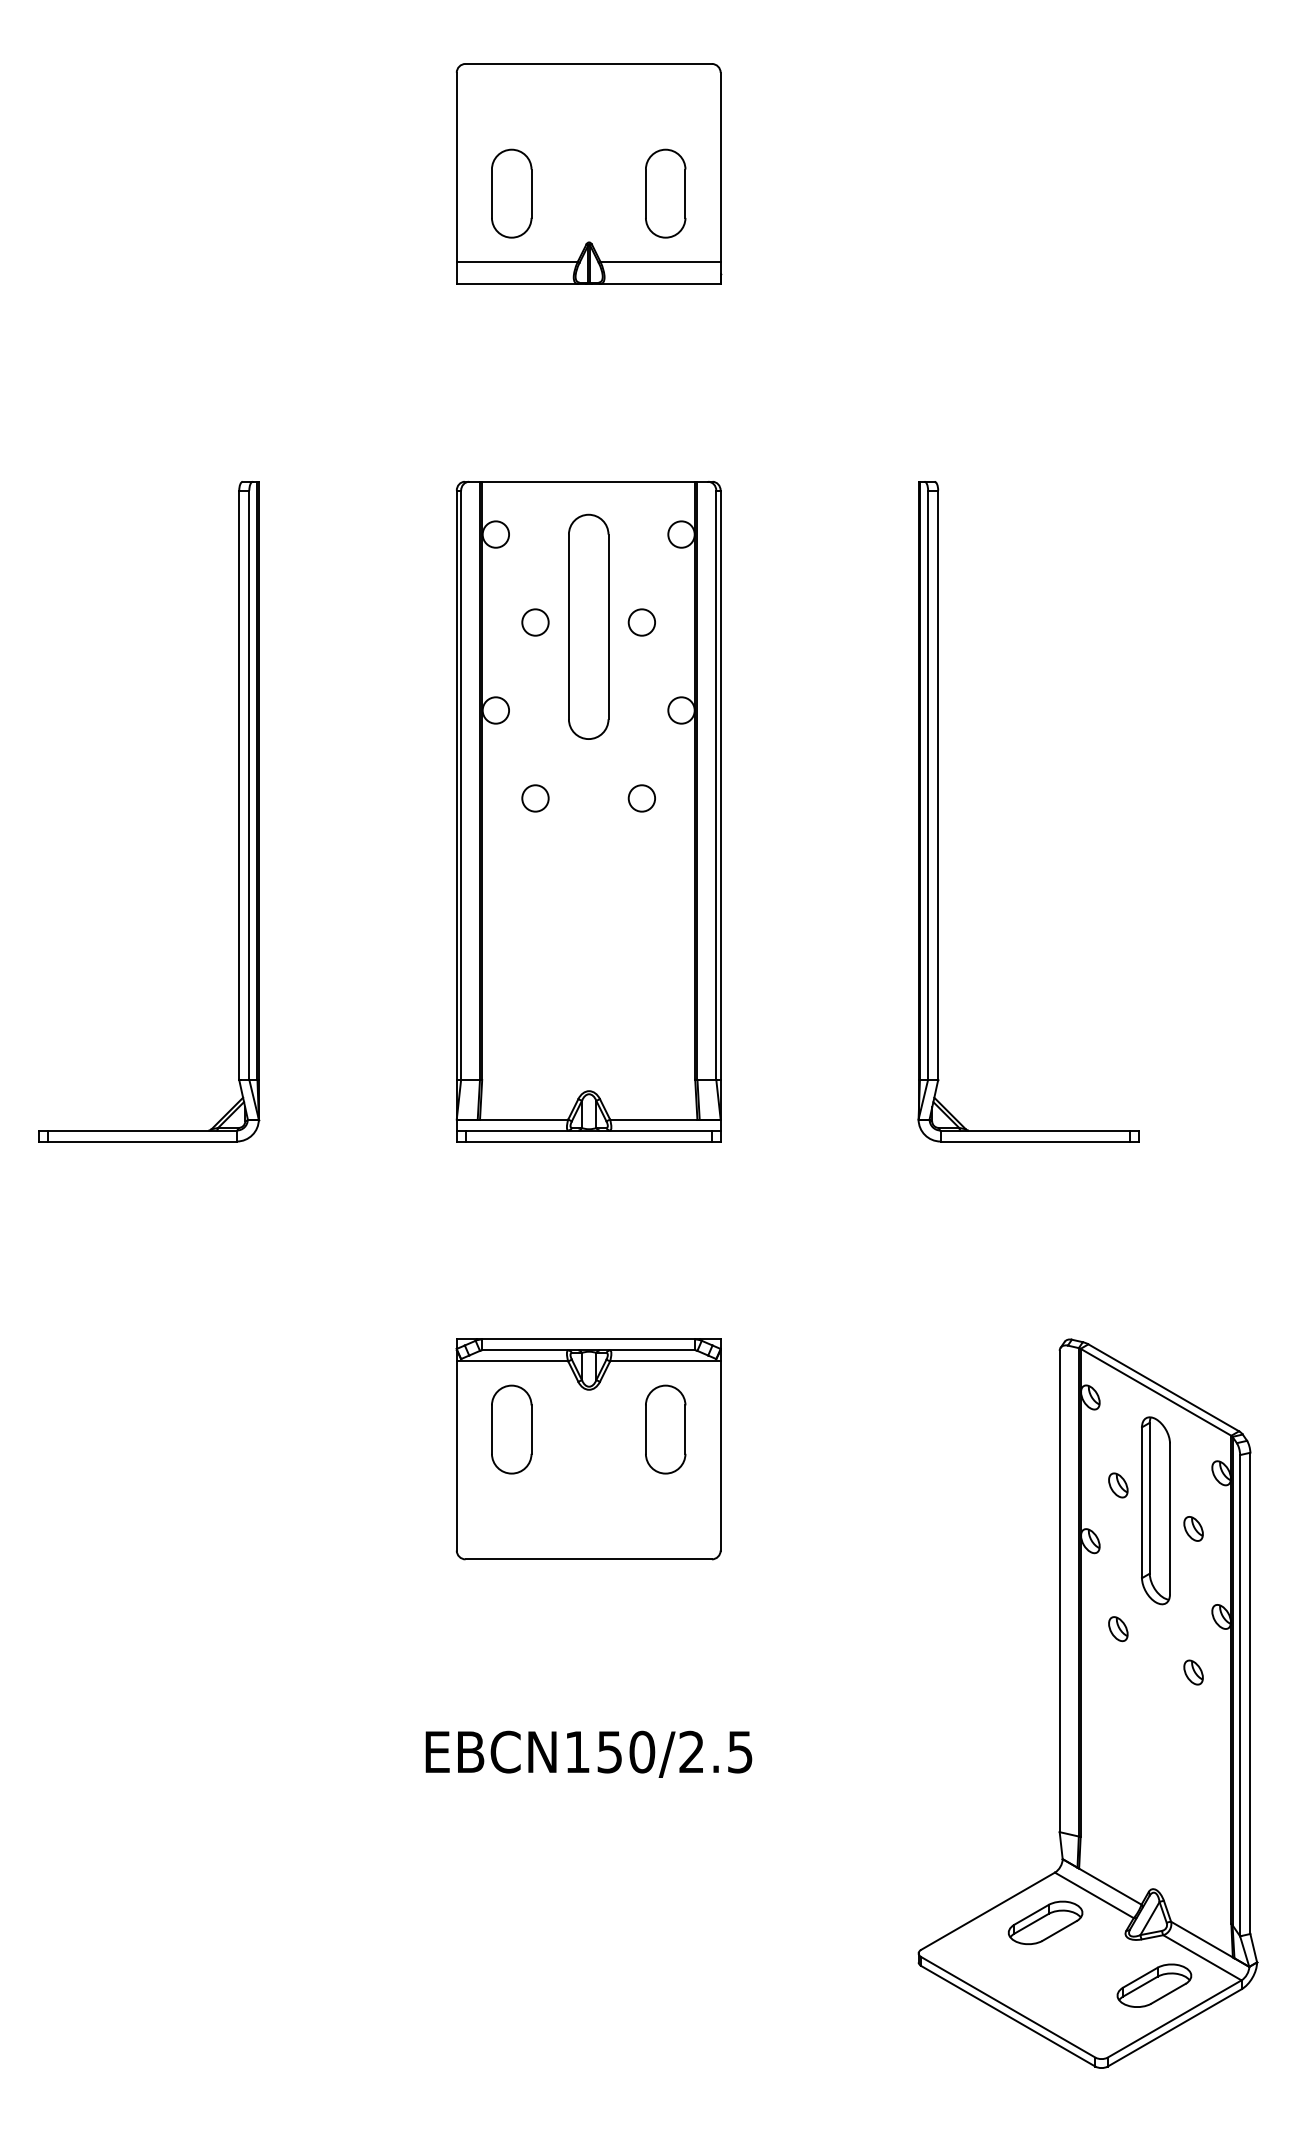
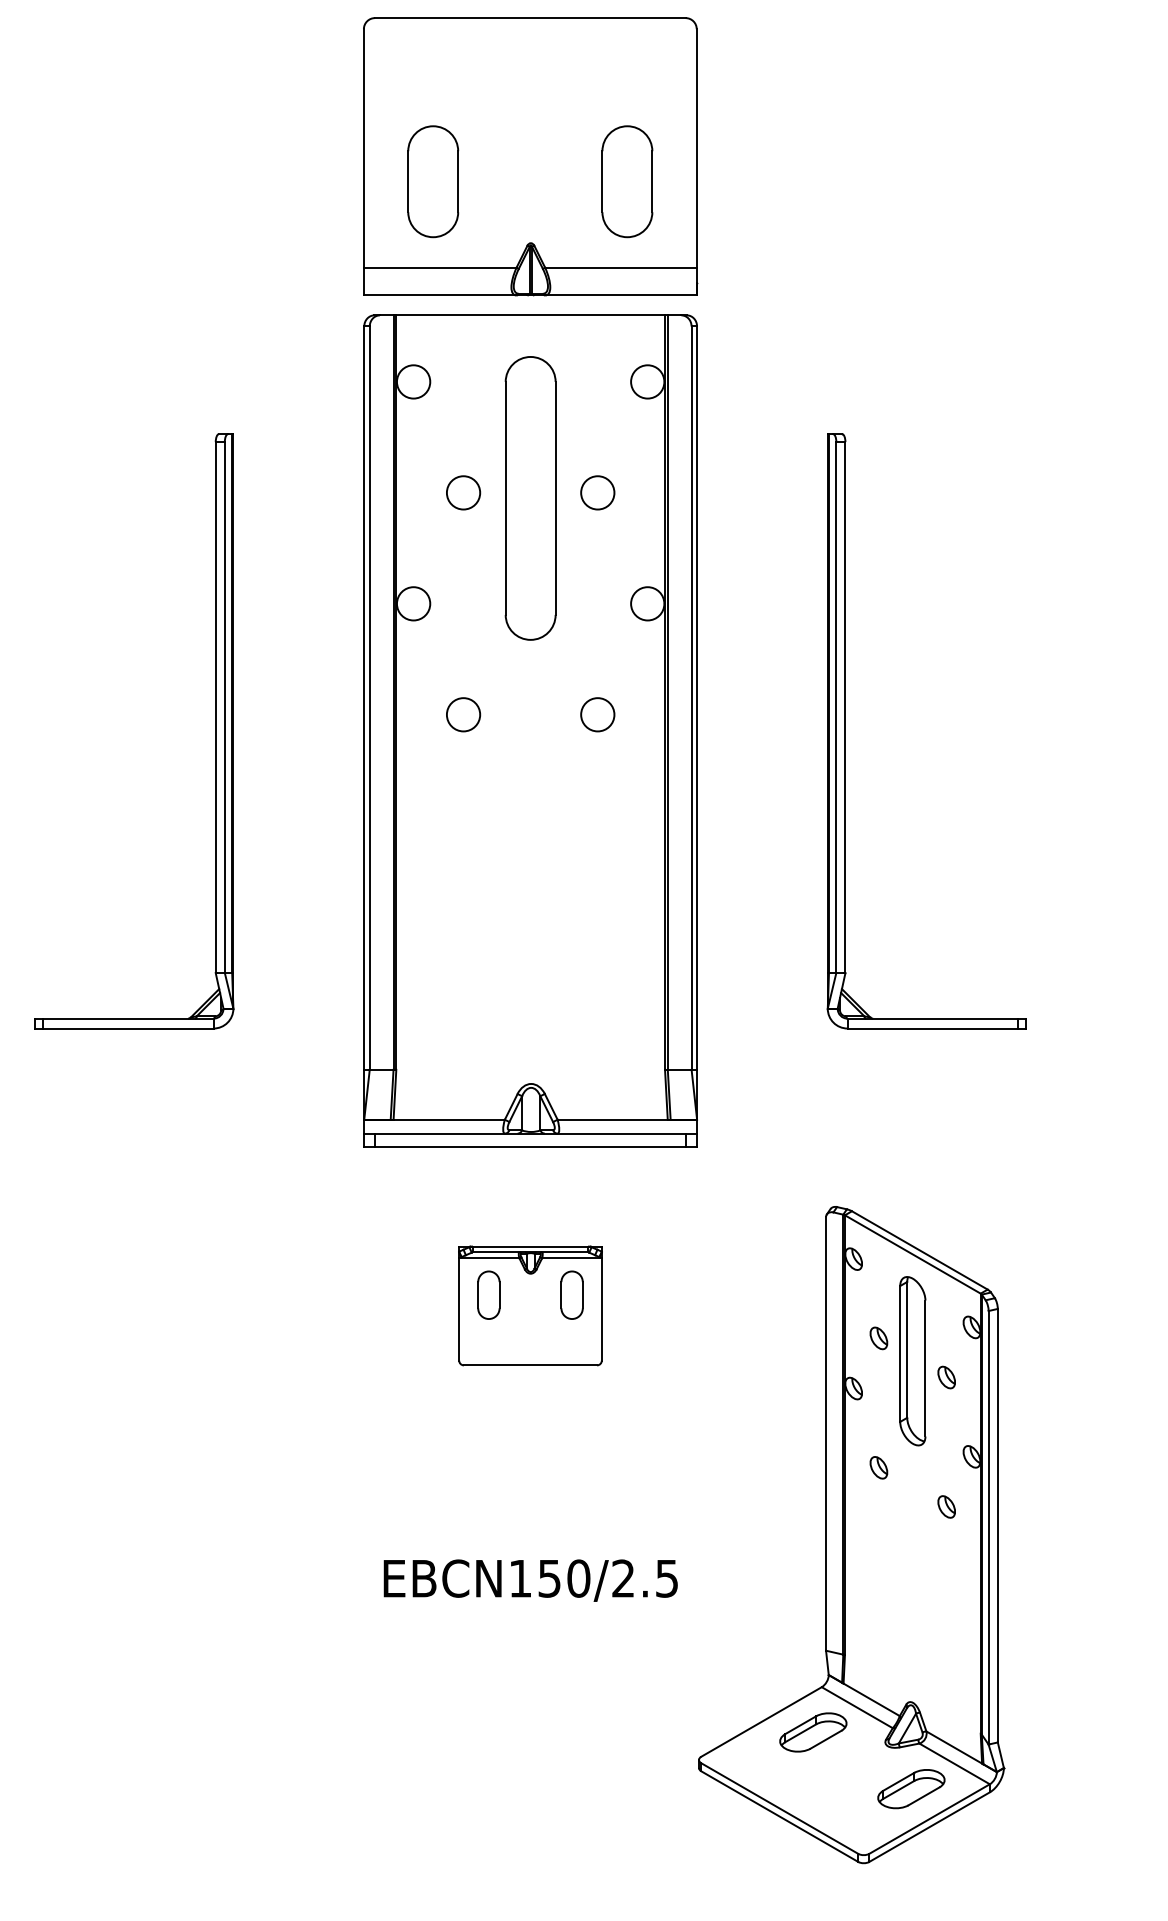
part: (589, 173) -> (531, 156), size x1.4
part: (588, 811) -> (530, 731), size x1.4
part: (588, 1449) -> (530, 1305), size x0.6
part: (1087, 1703) -> (851, 1534), moved

